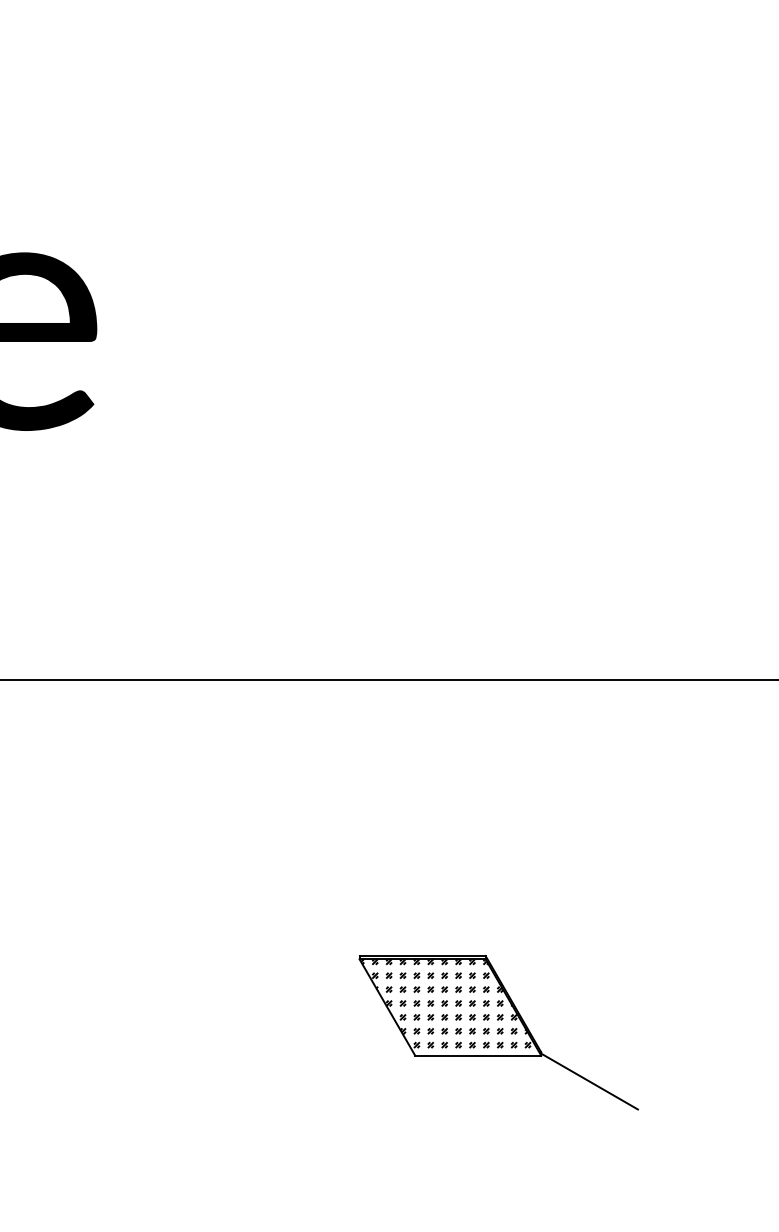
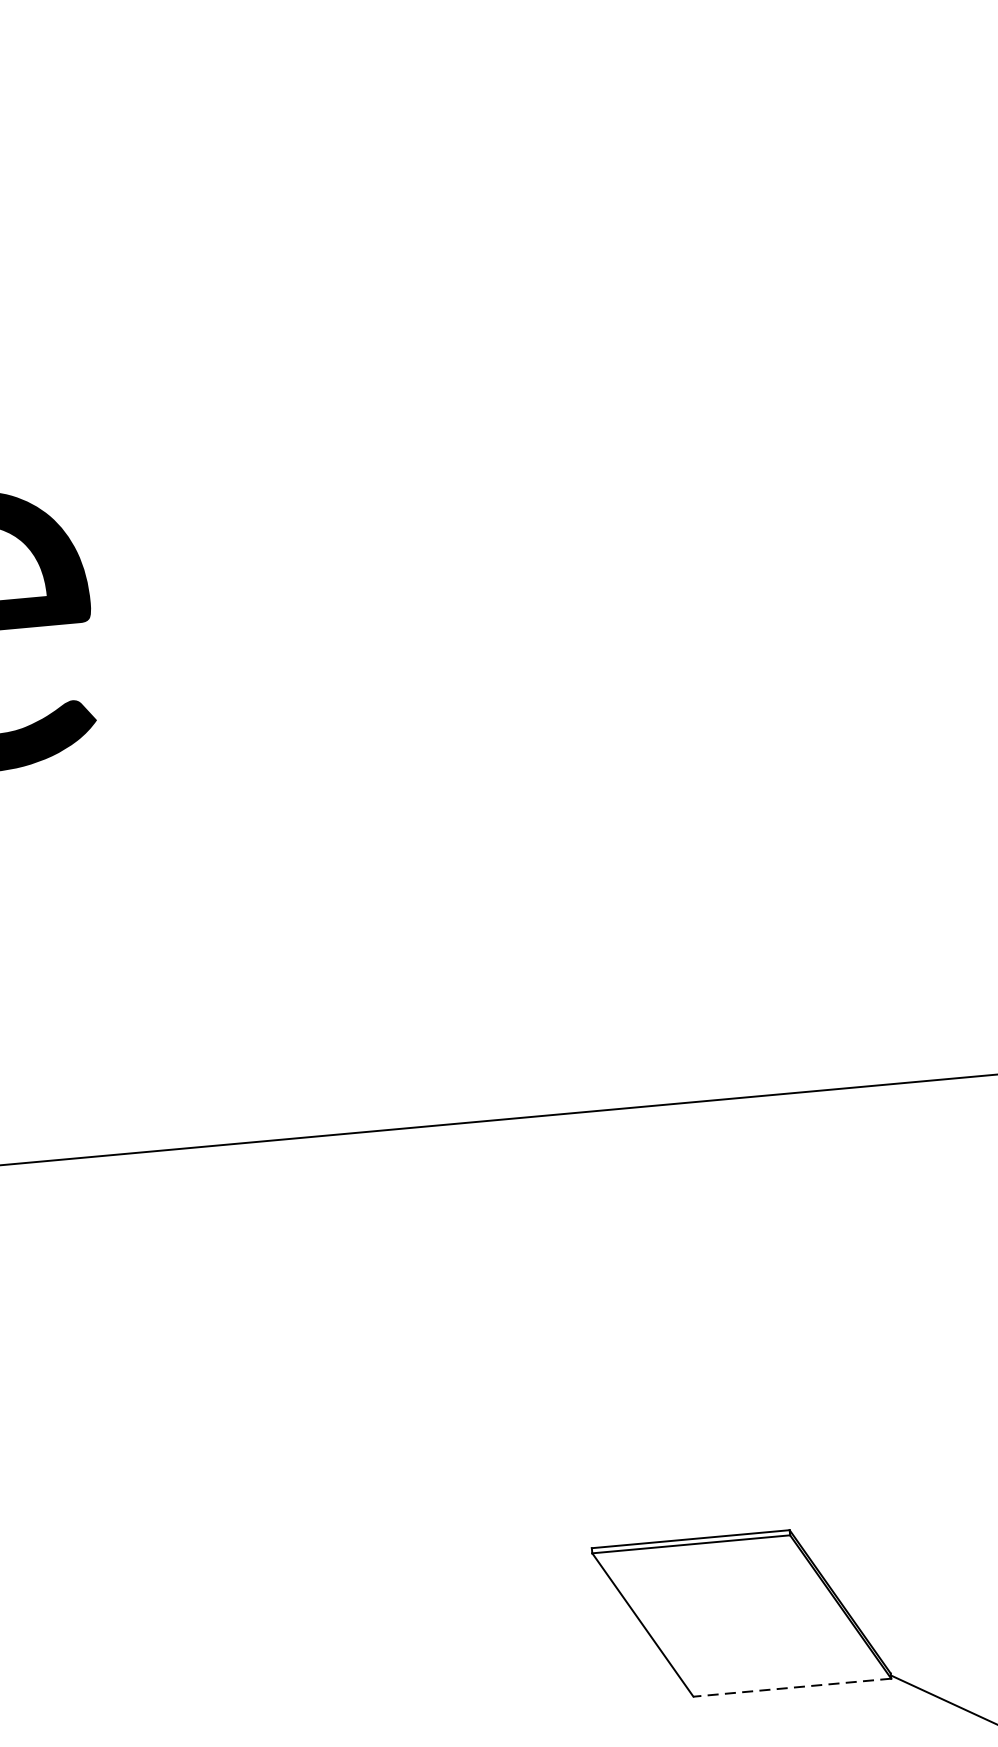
hatch: (444, 1003) -> (731, 1610), removed
line: (477, 1055) -> (791, 1687), solid -> dashed

